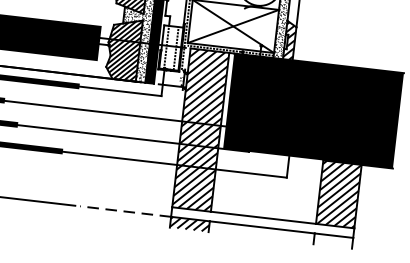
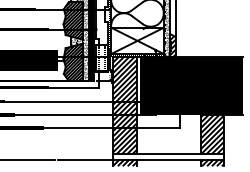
line: (125, 211) -> (85, 159), dashed -> solid
hatch: (333, 240) -> (212, 162), added

